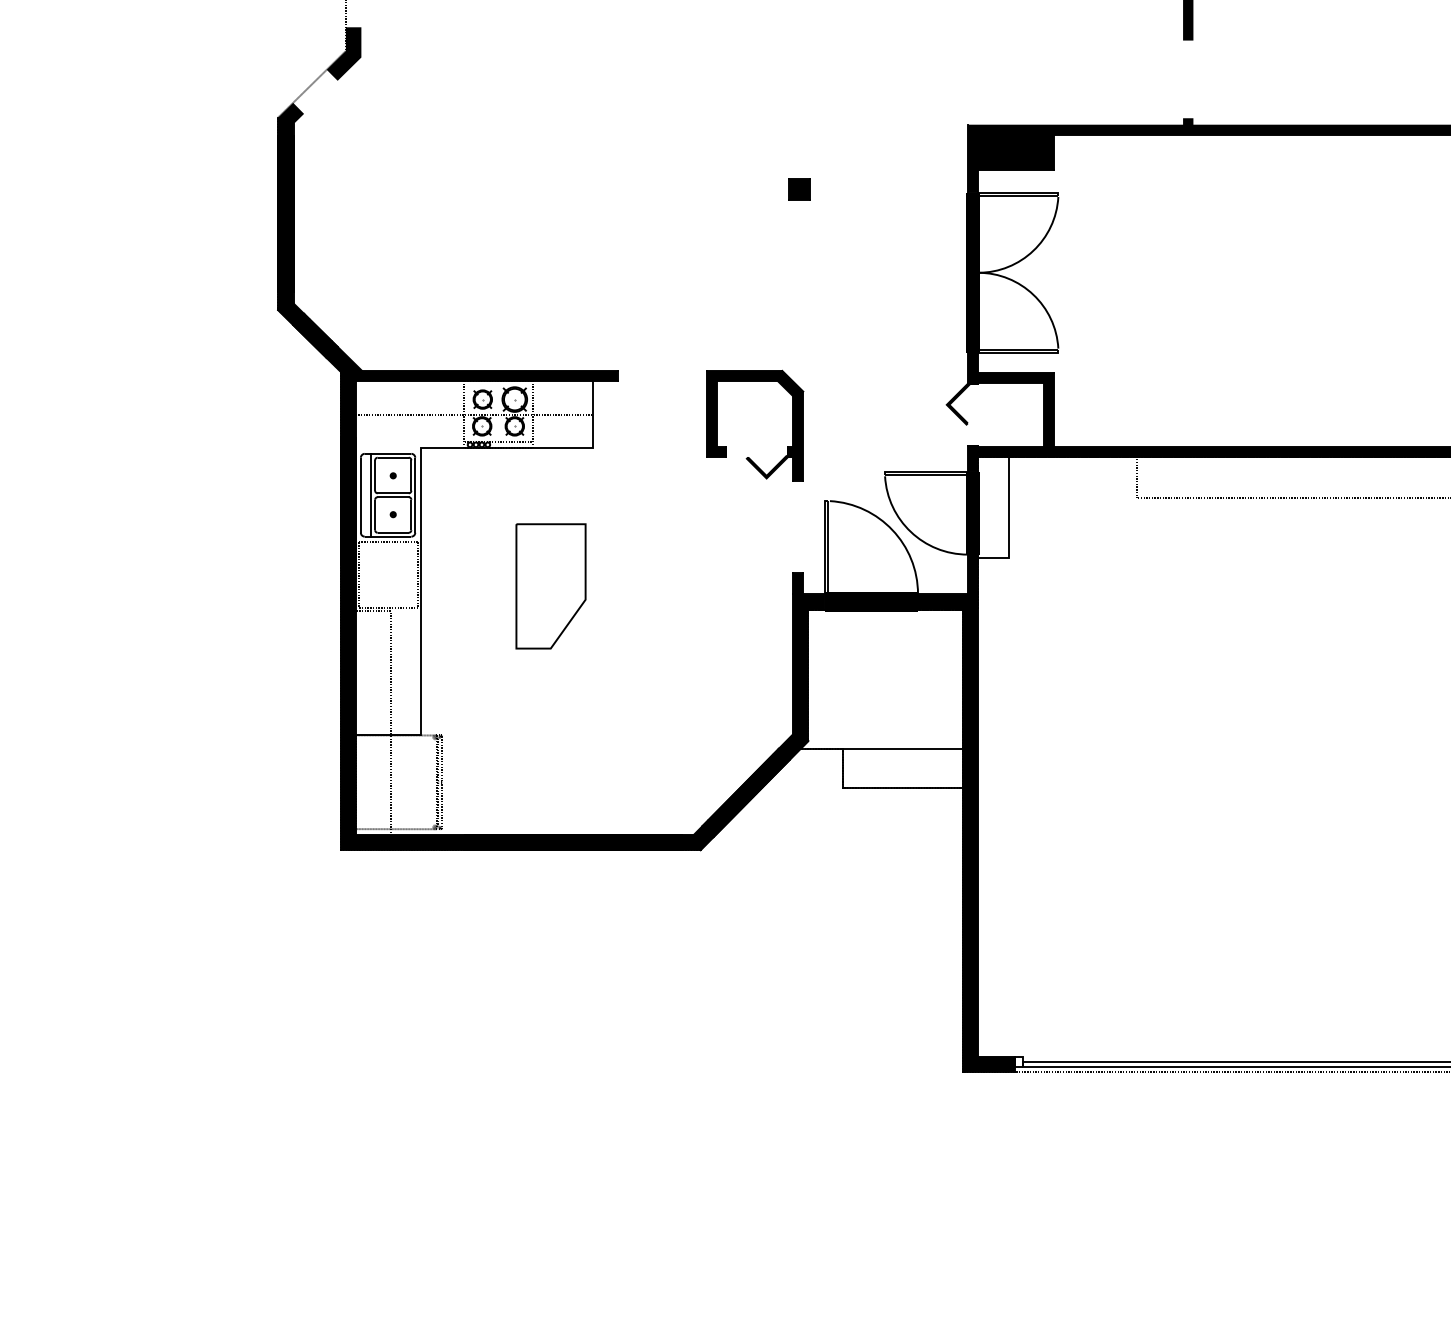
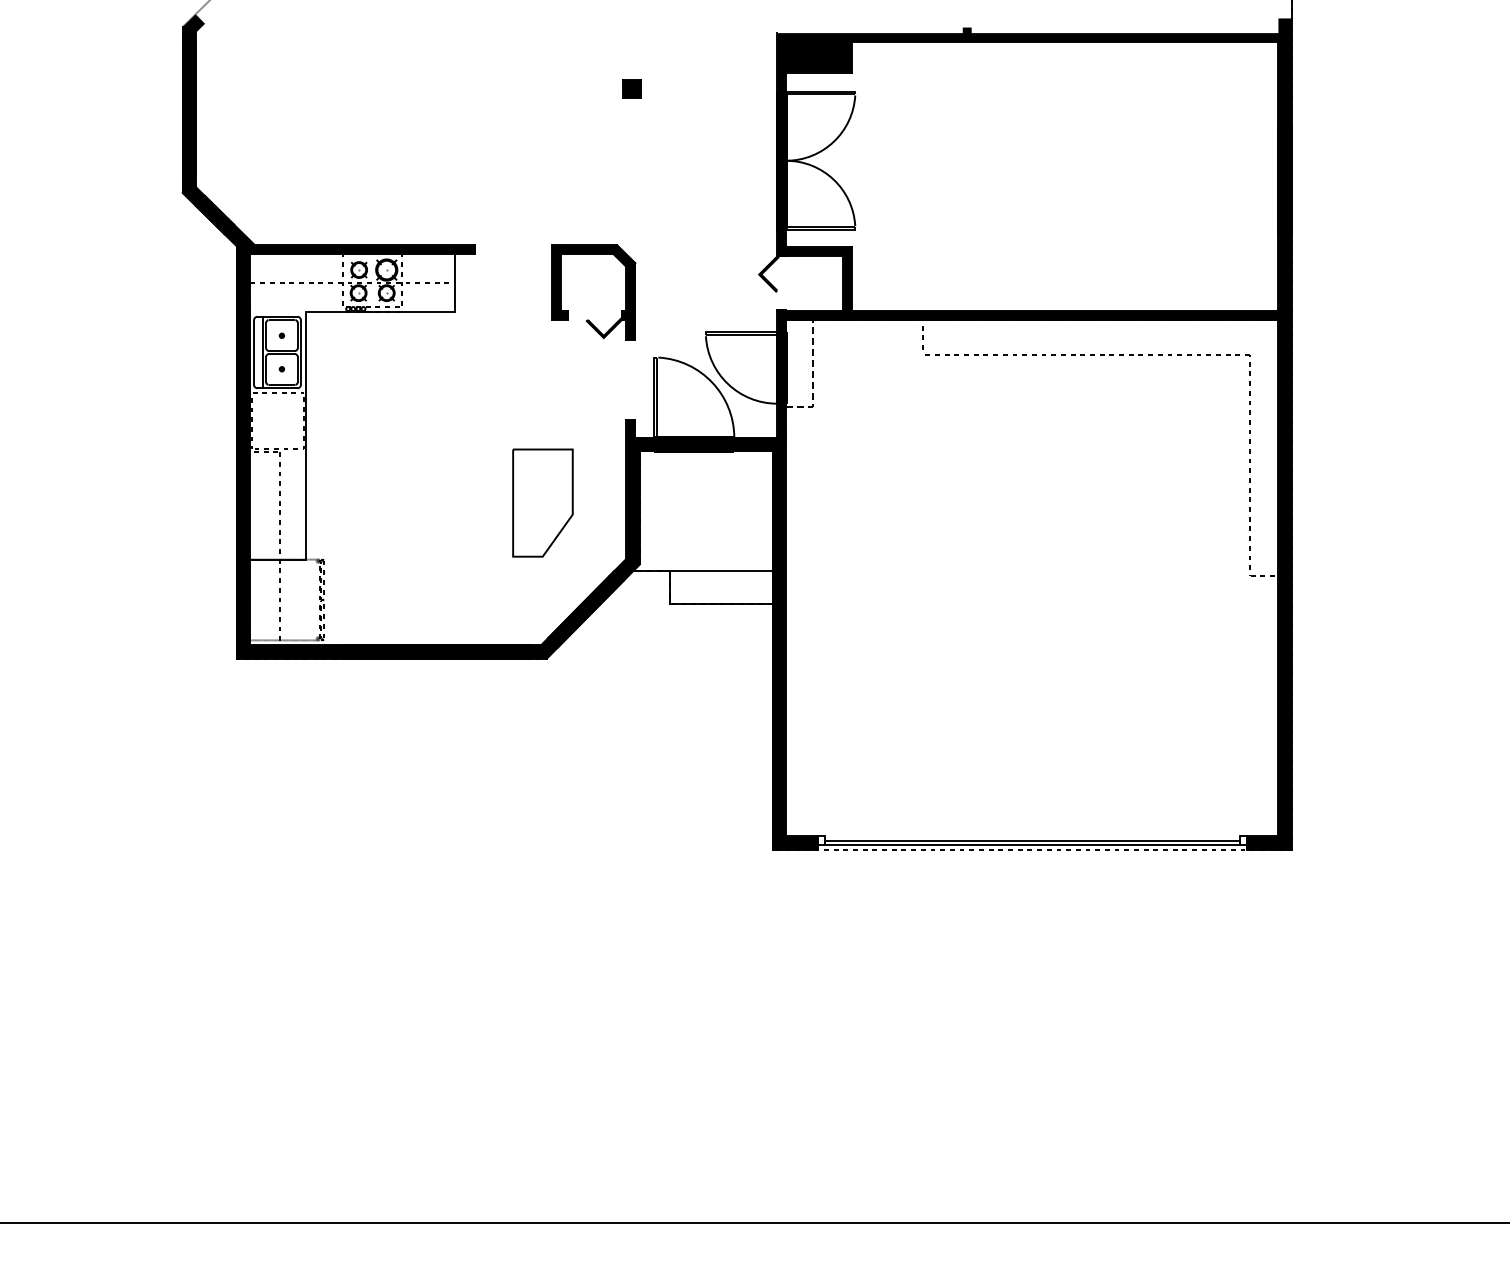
line: (1008, 523) -> (812, 376), solid -> dashed
part: (550, 585) -> (542, 502), moved

